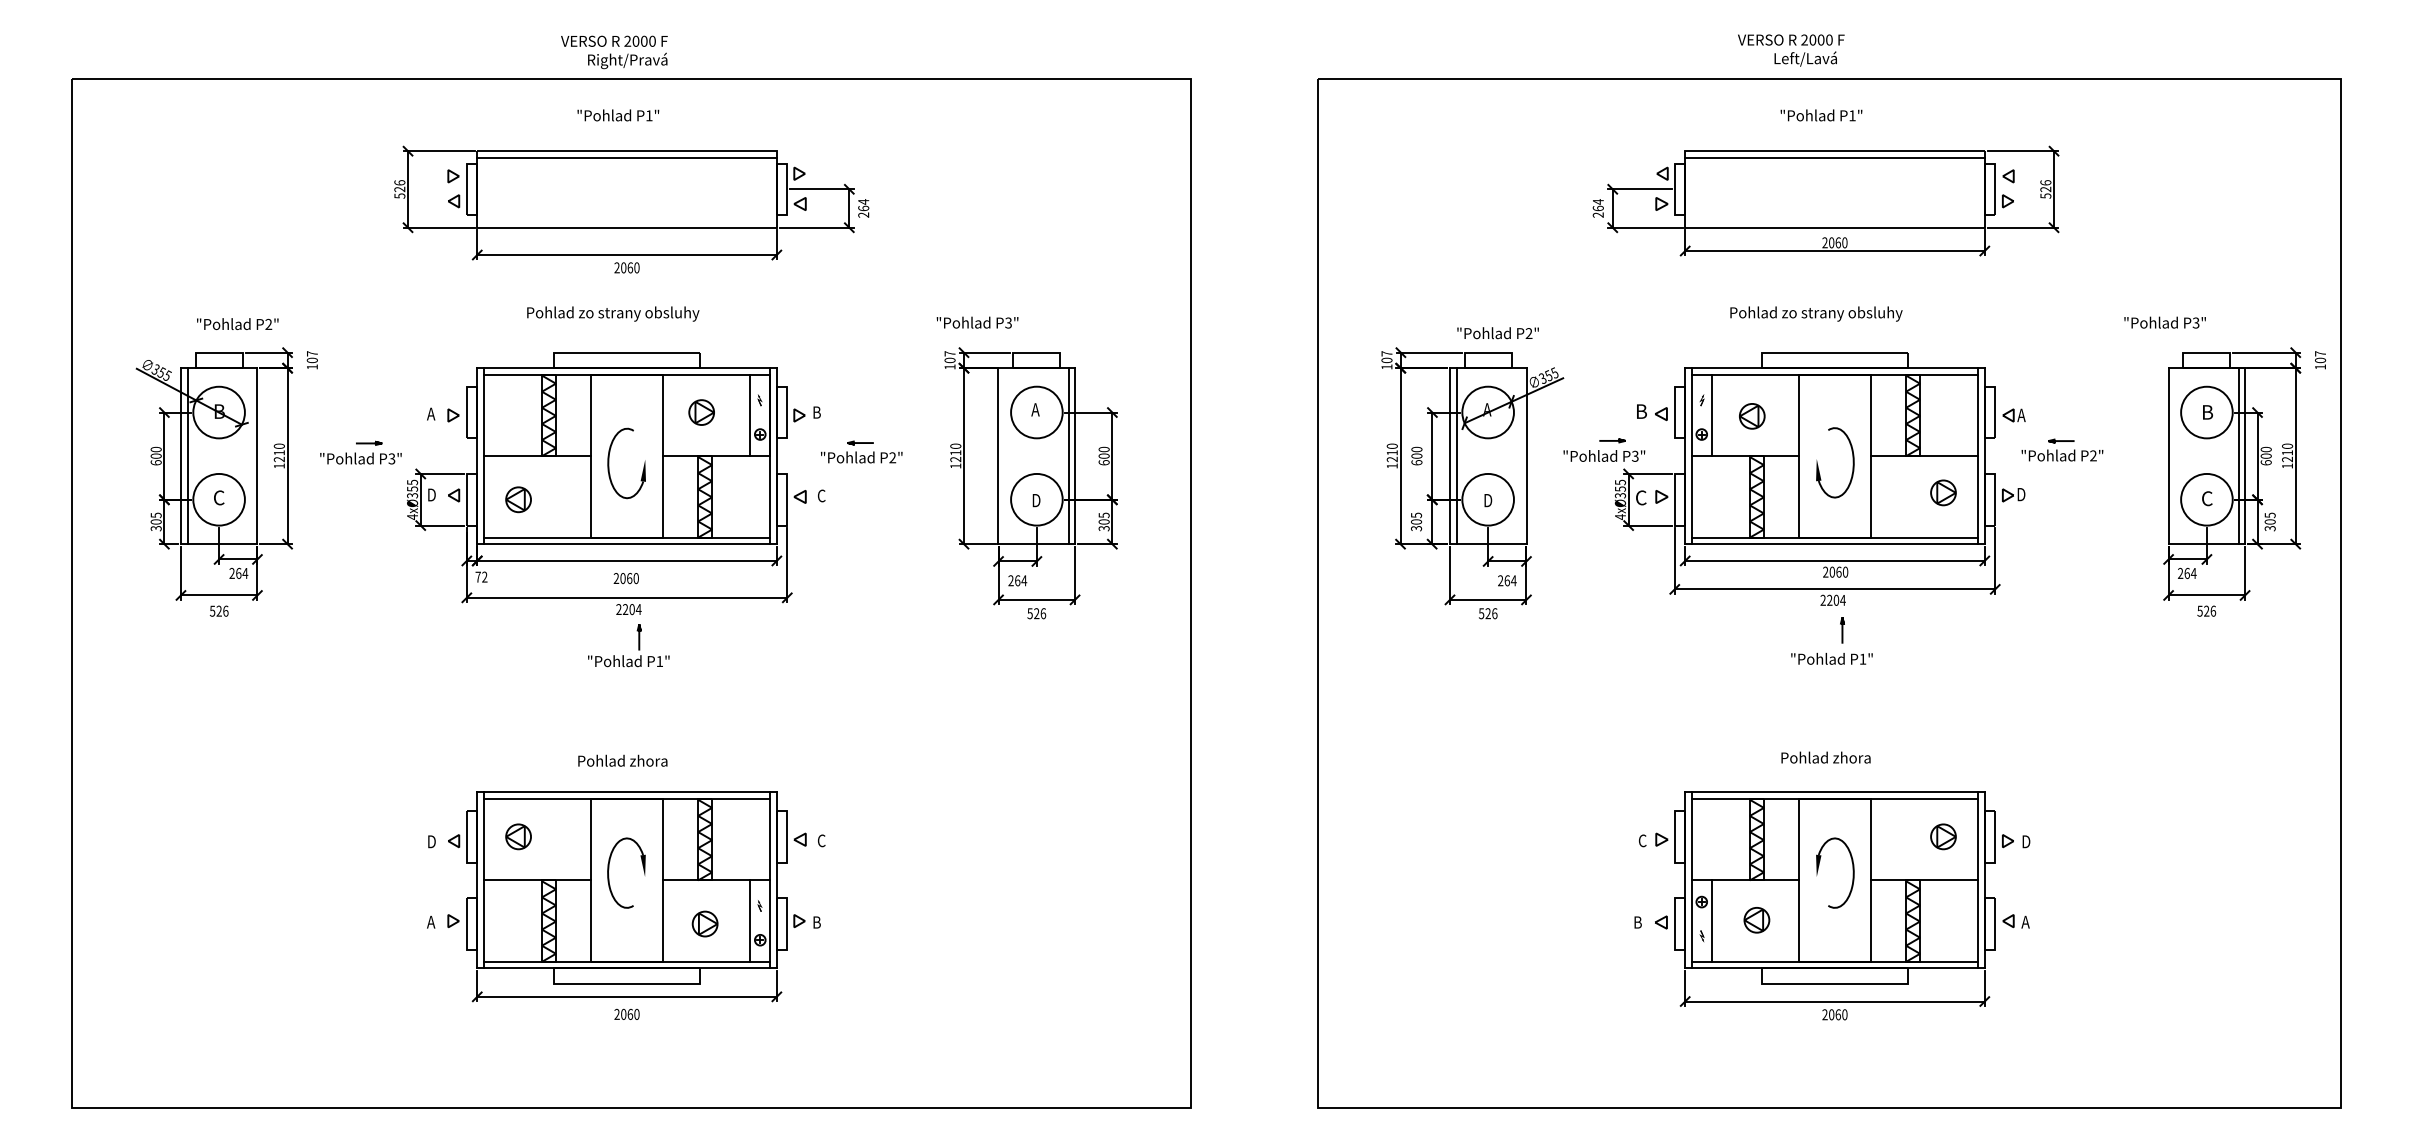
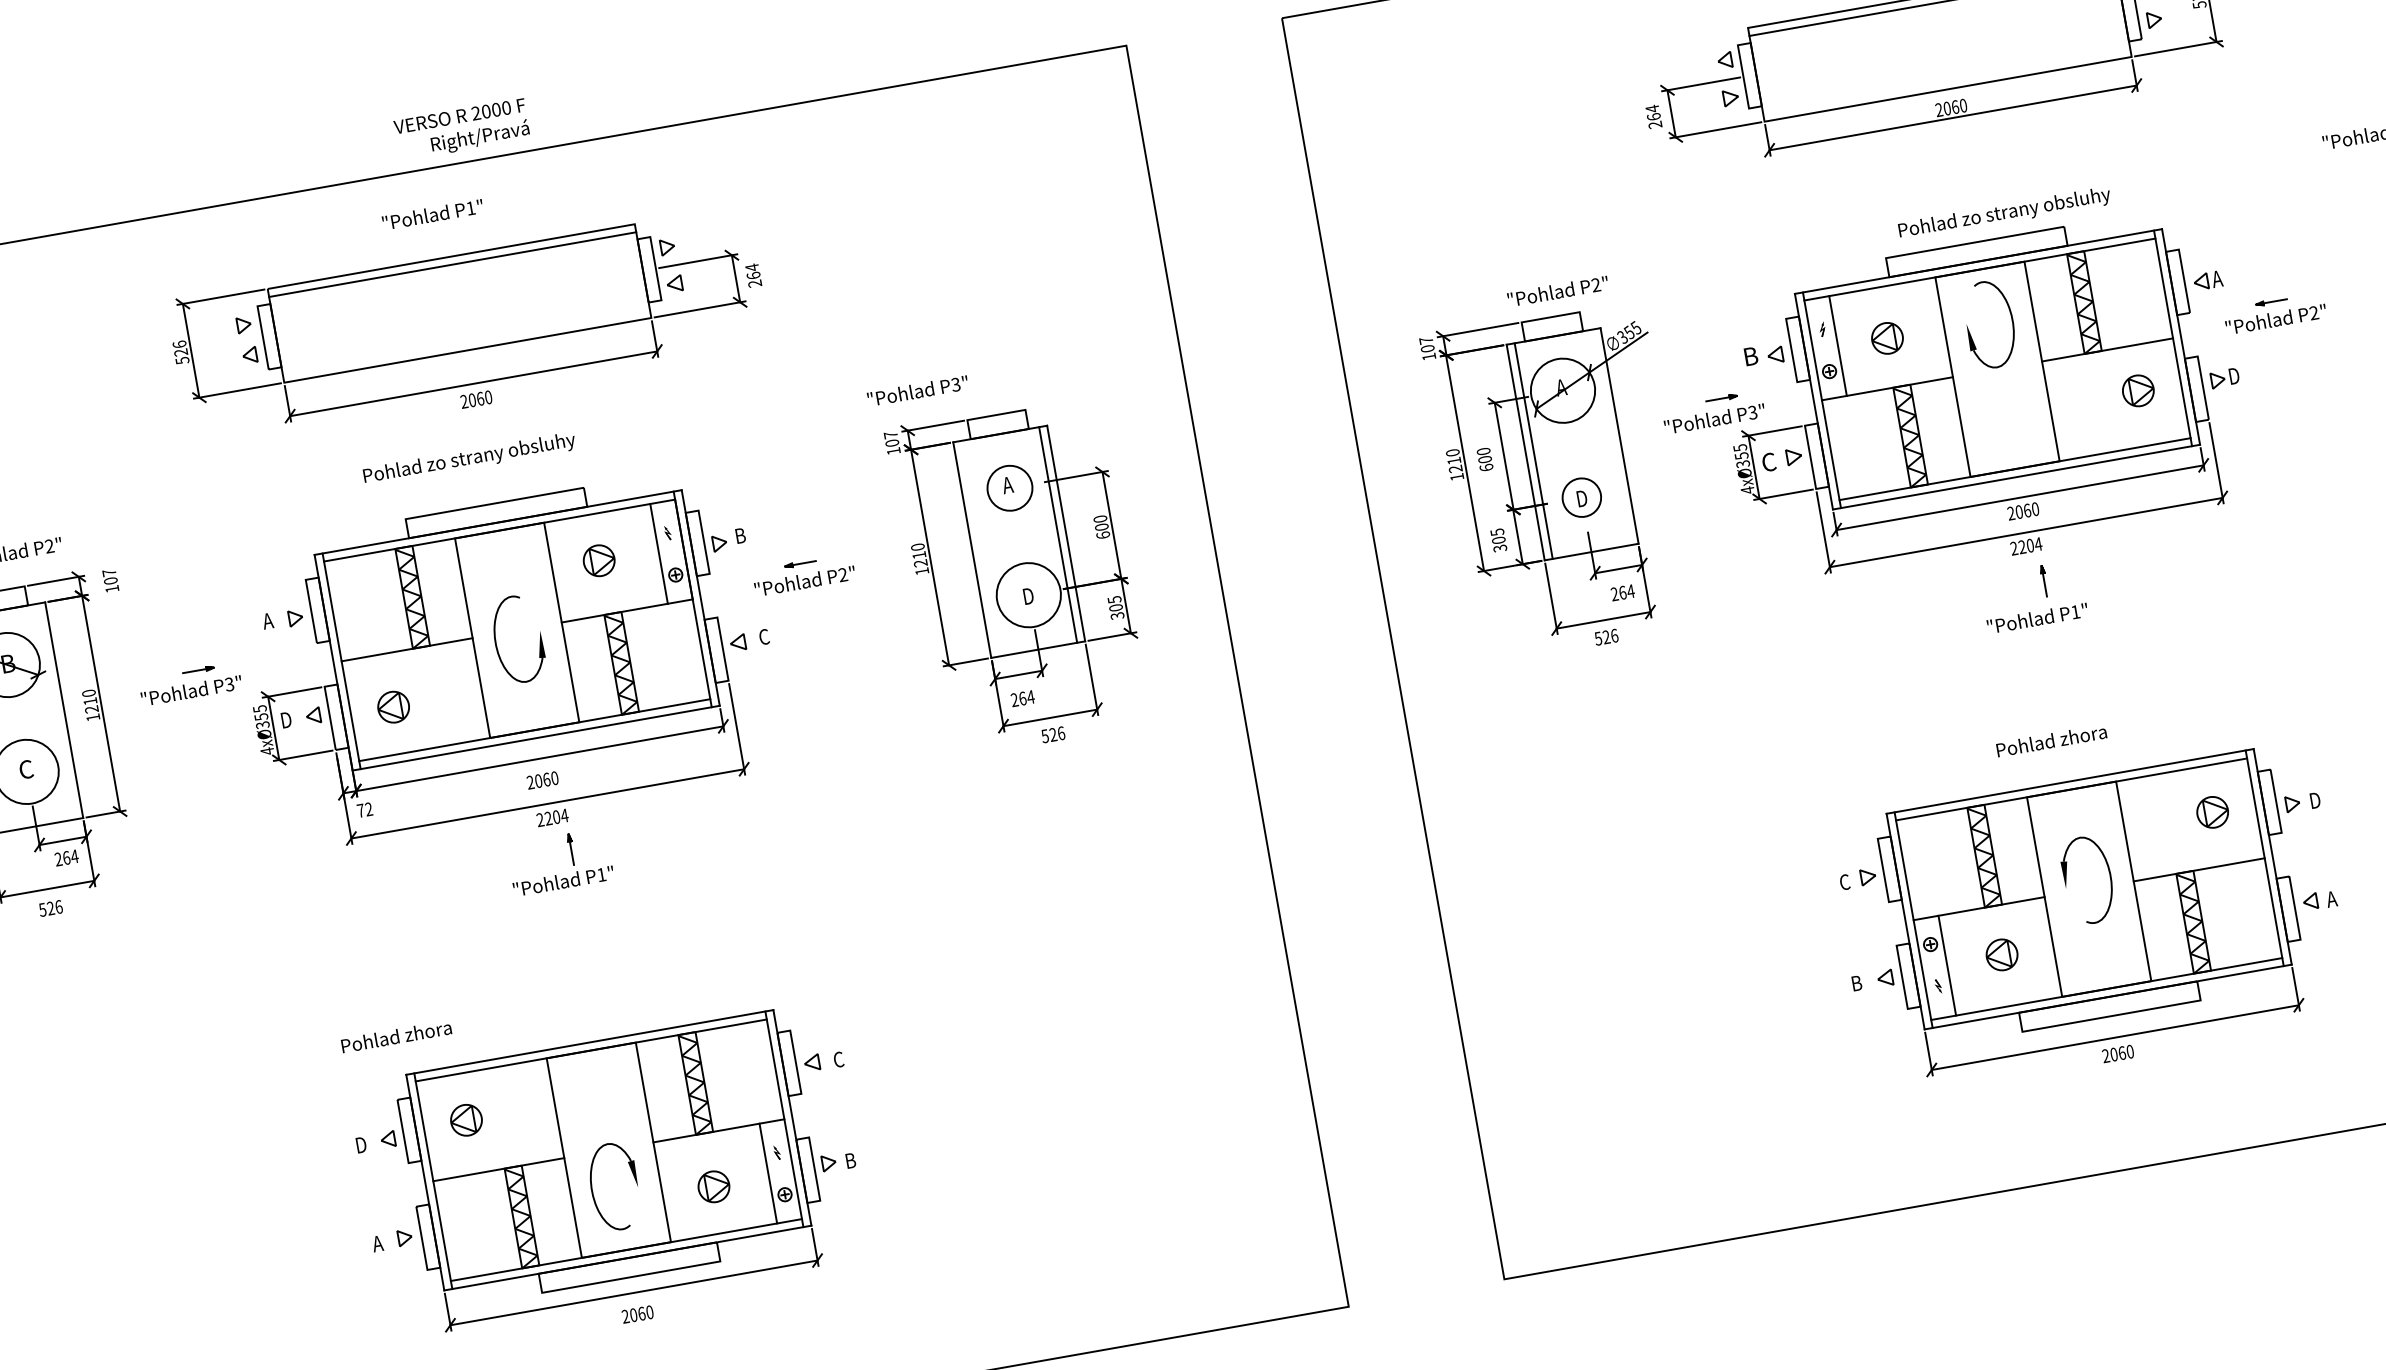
text: (614, 52) -> (462, 129), moved
text: (1816, 313) -> (2004, 213), moved
circle: (1036, 412) -> (1009, 488), size x0.7
part: (1852, 462) -> (2011, 320), moved
circle: (1487, 499) -> (1580, 497), size x0.6
text: (622, 760) -> (395, 1036), moved
part: (642, 866) -> (632, 1175), moved

